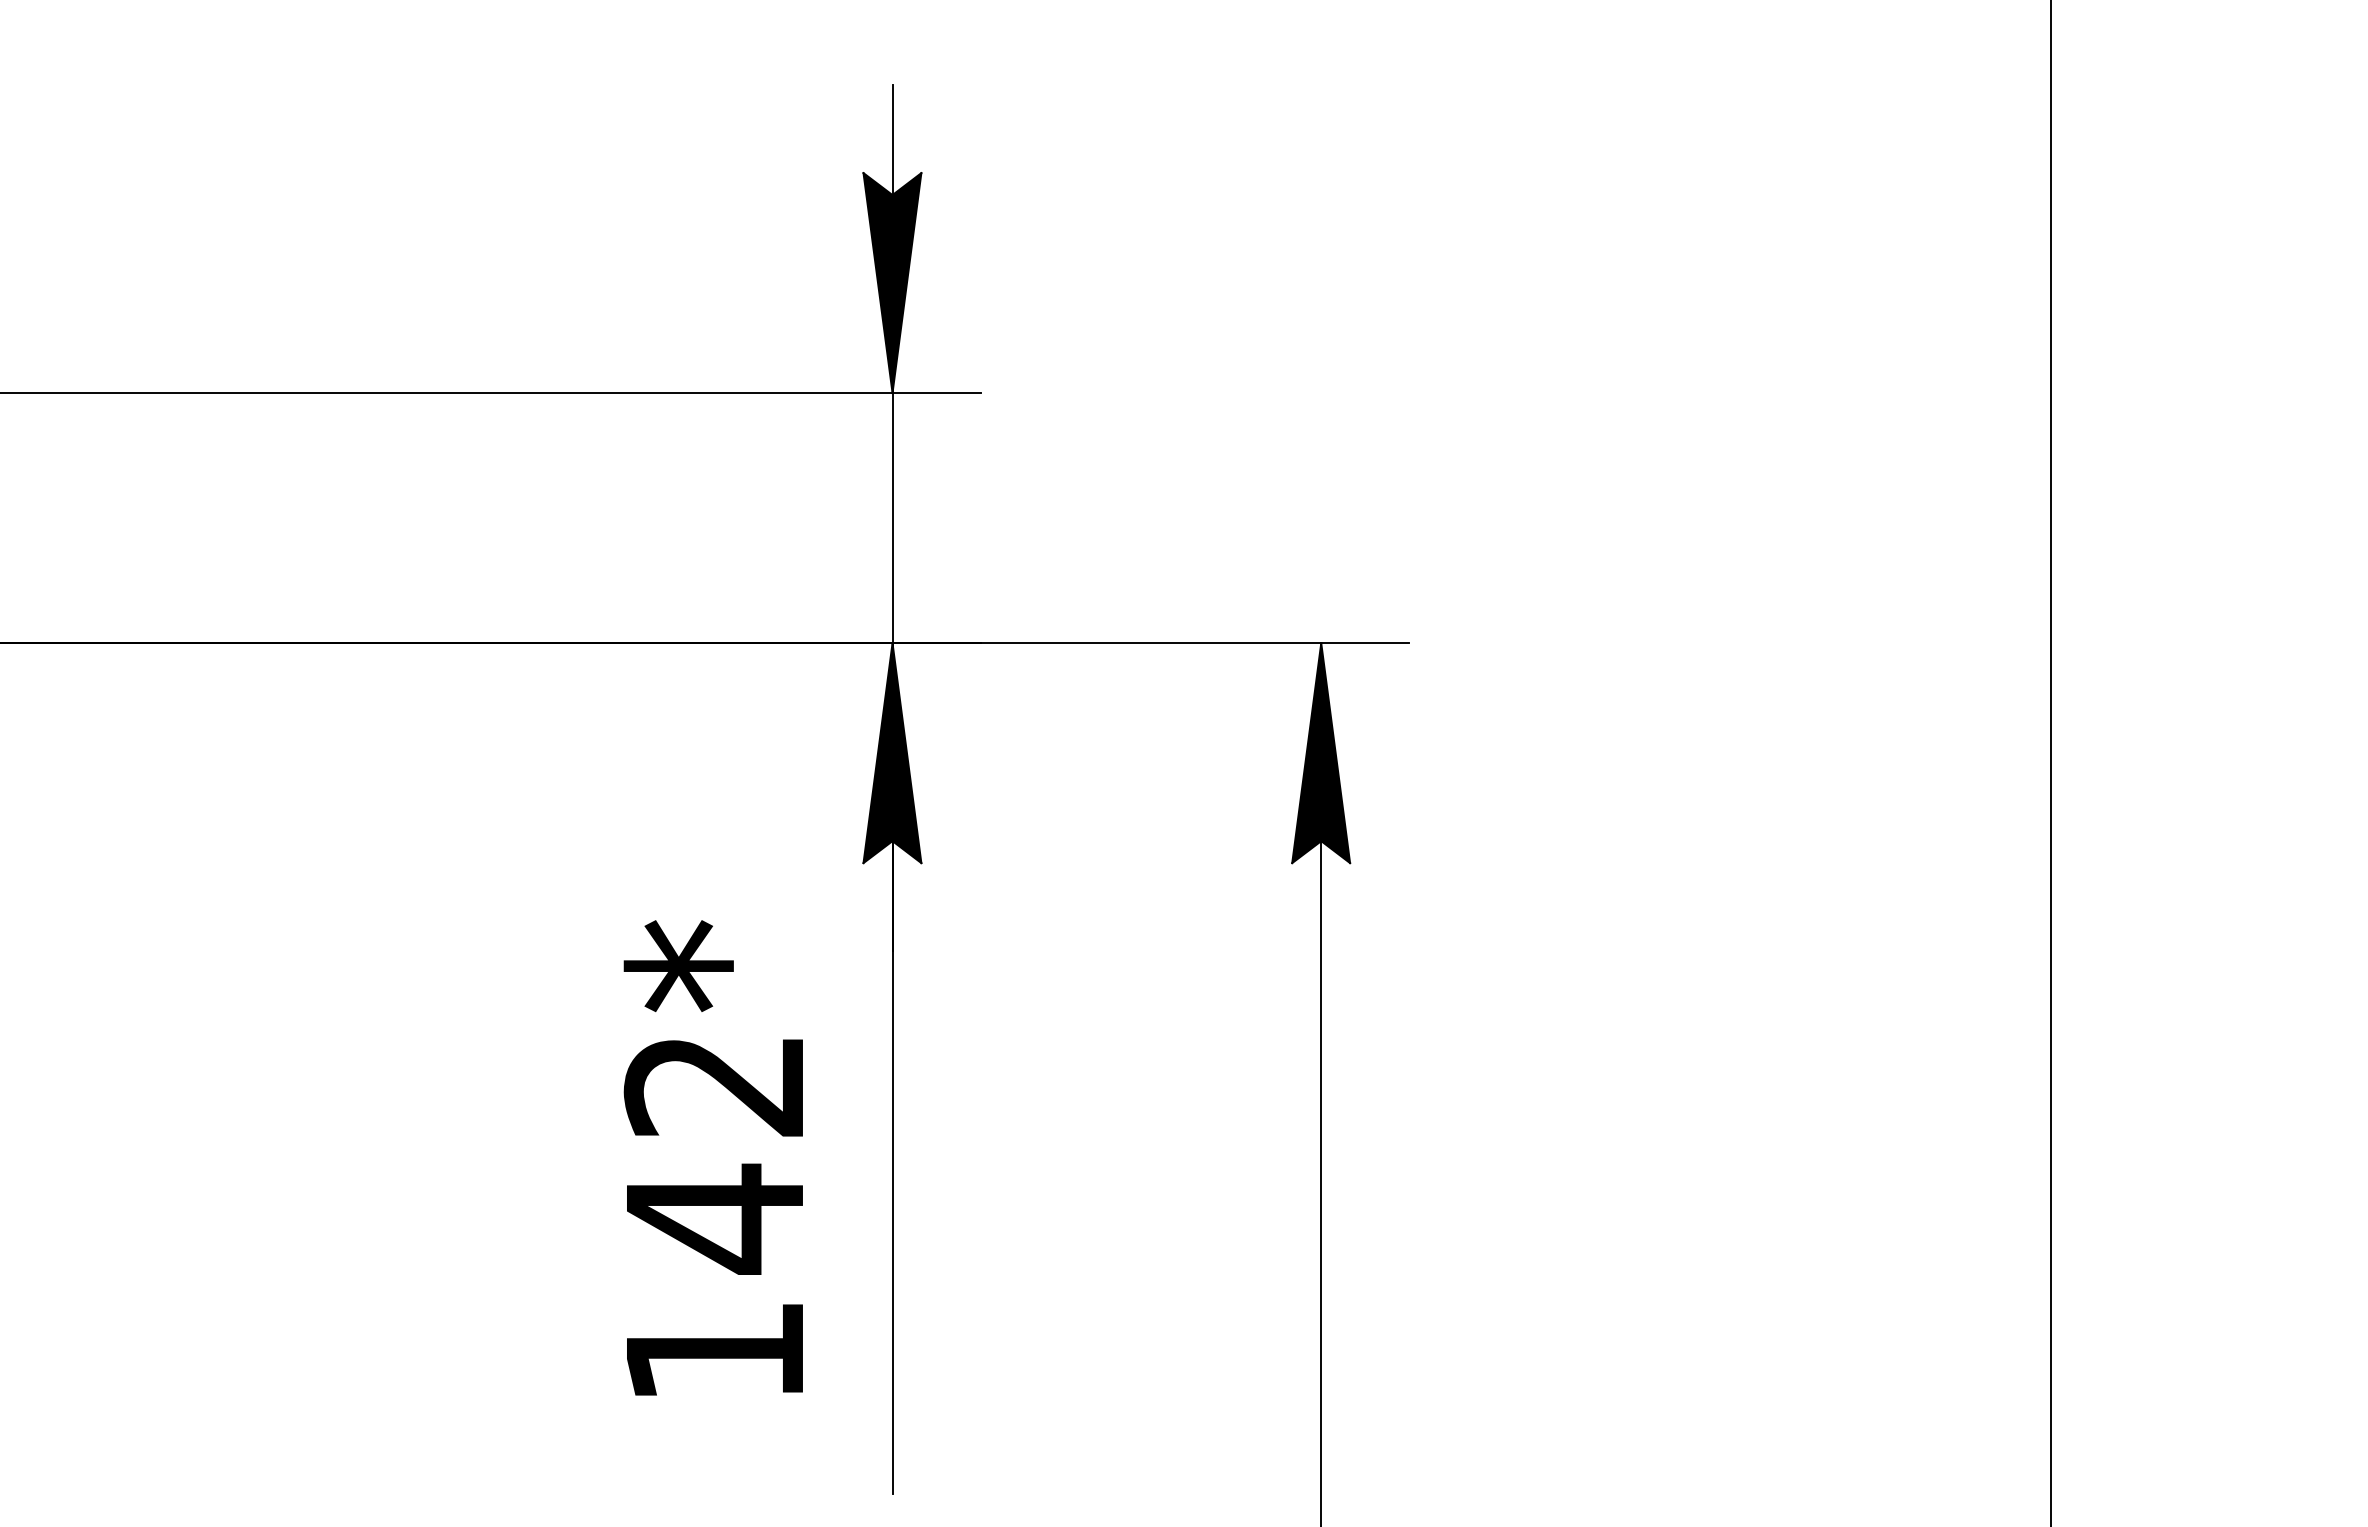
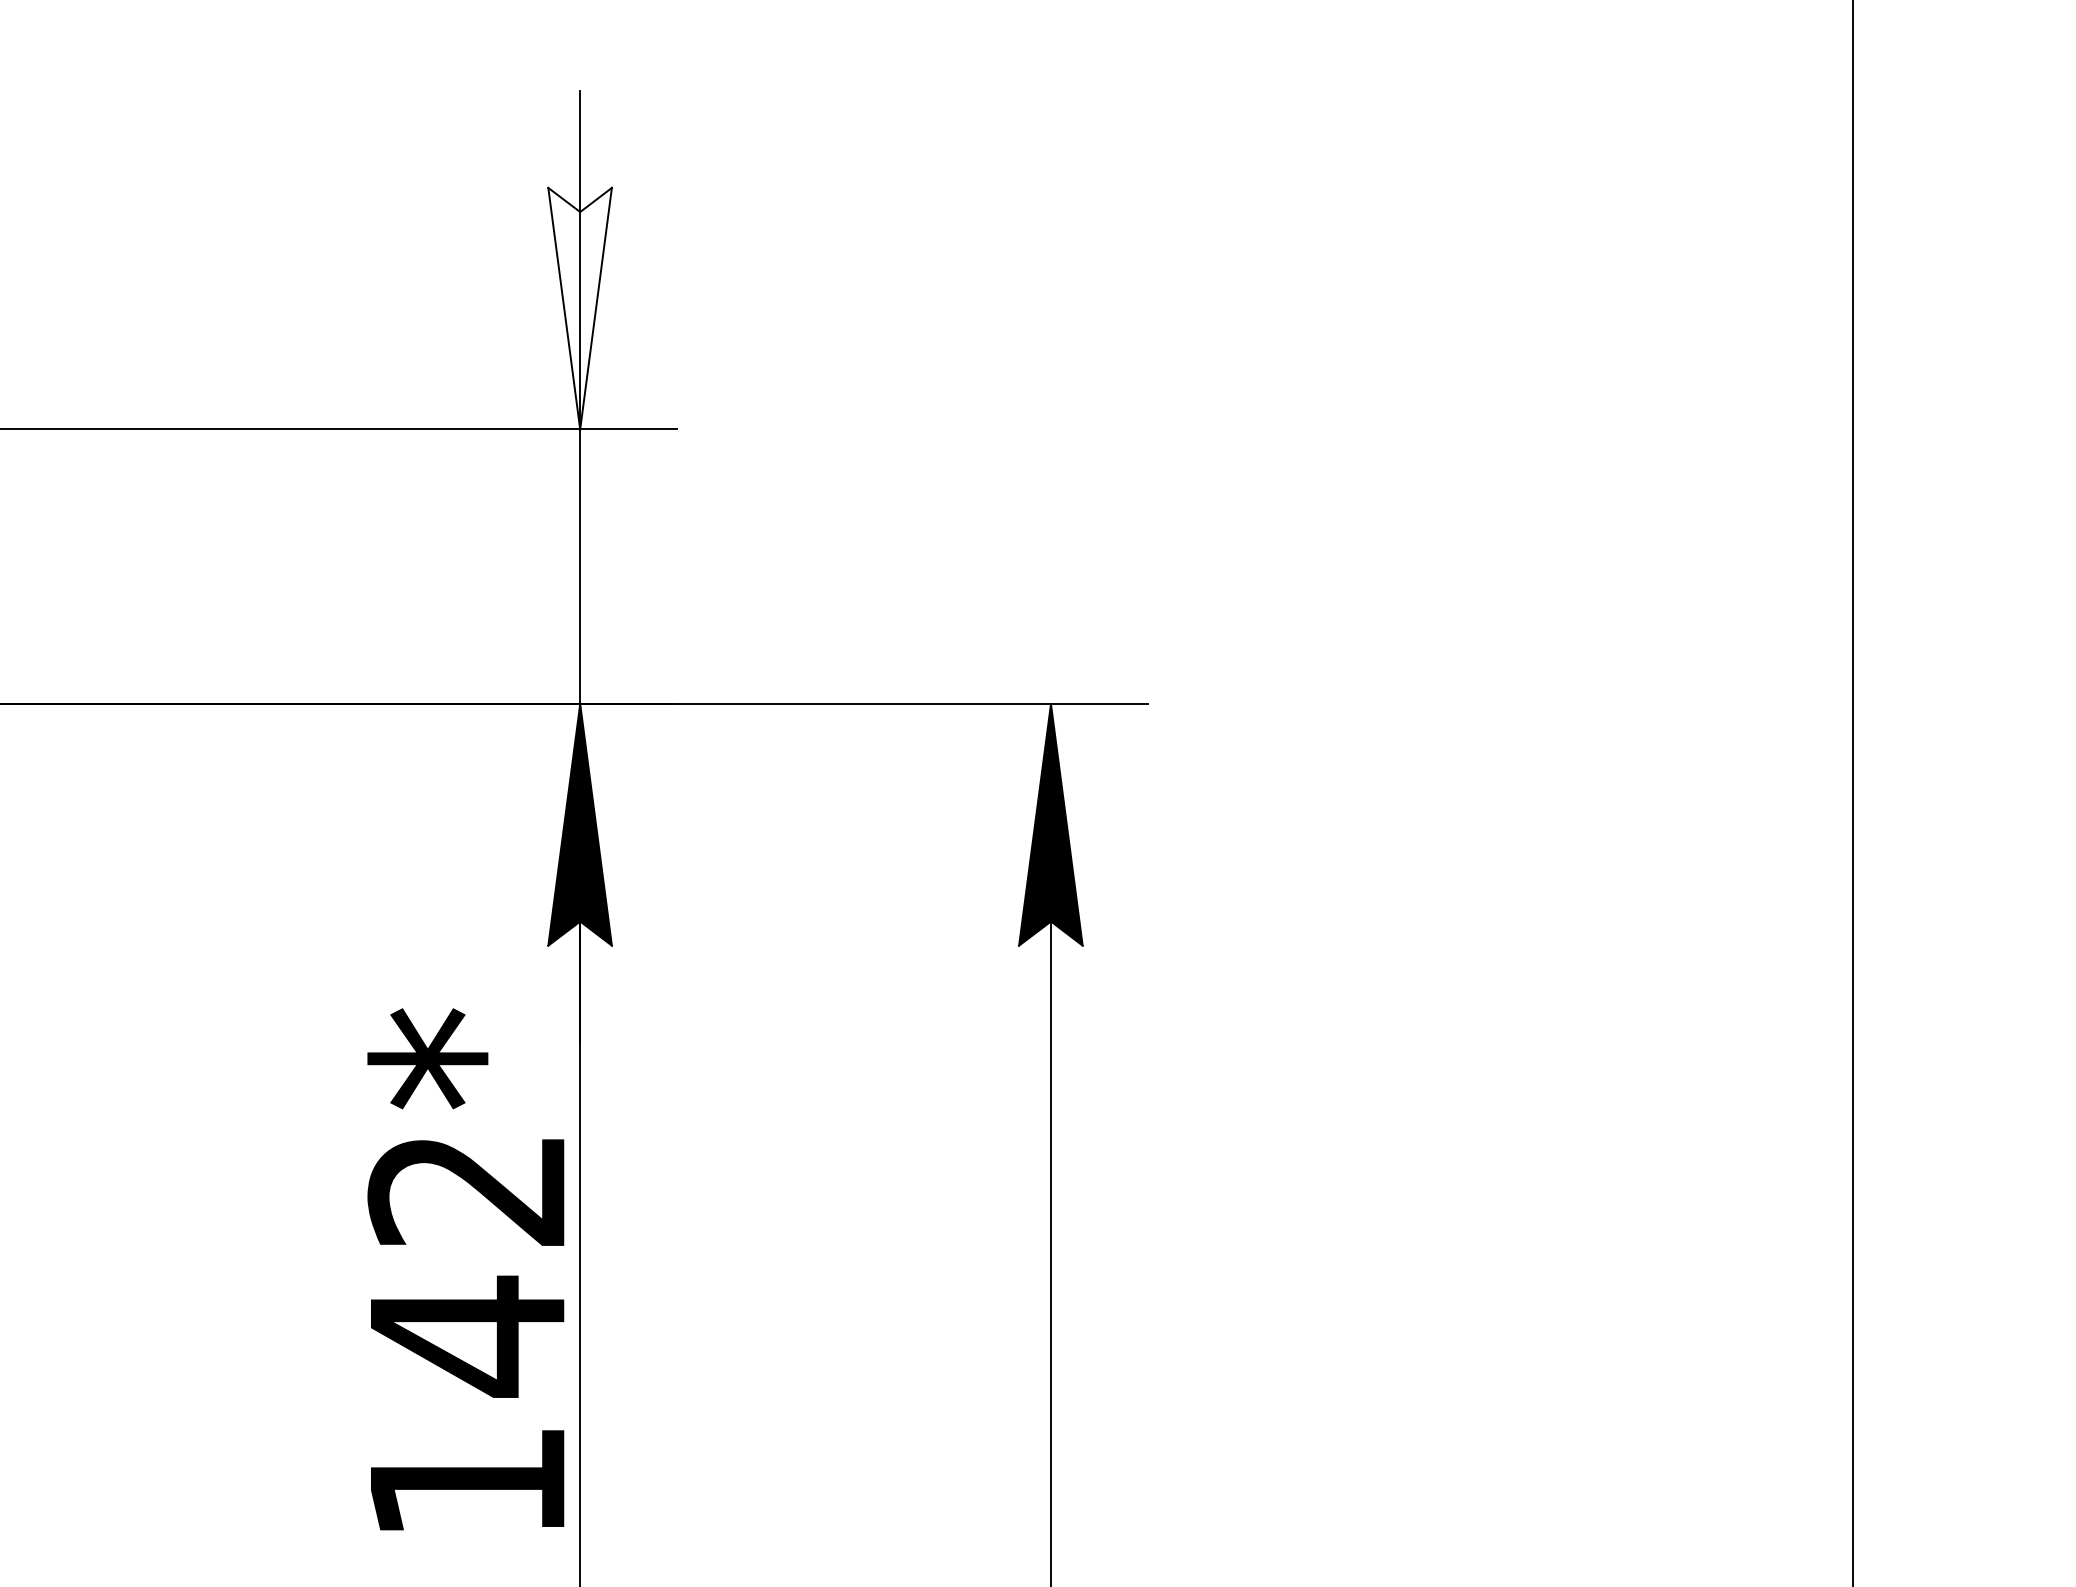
fill: (892, 283) -> (580, 309), removed
text: (712, 1157) -> (464, 1268), moved

